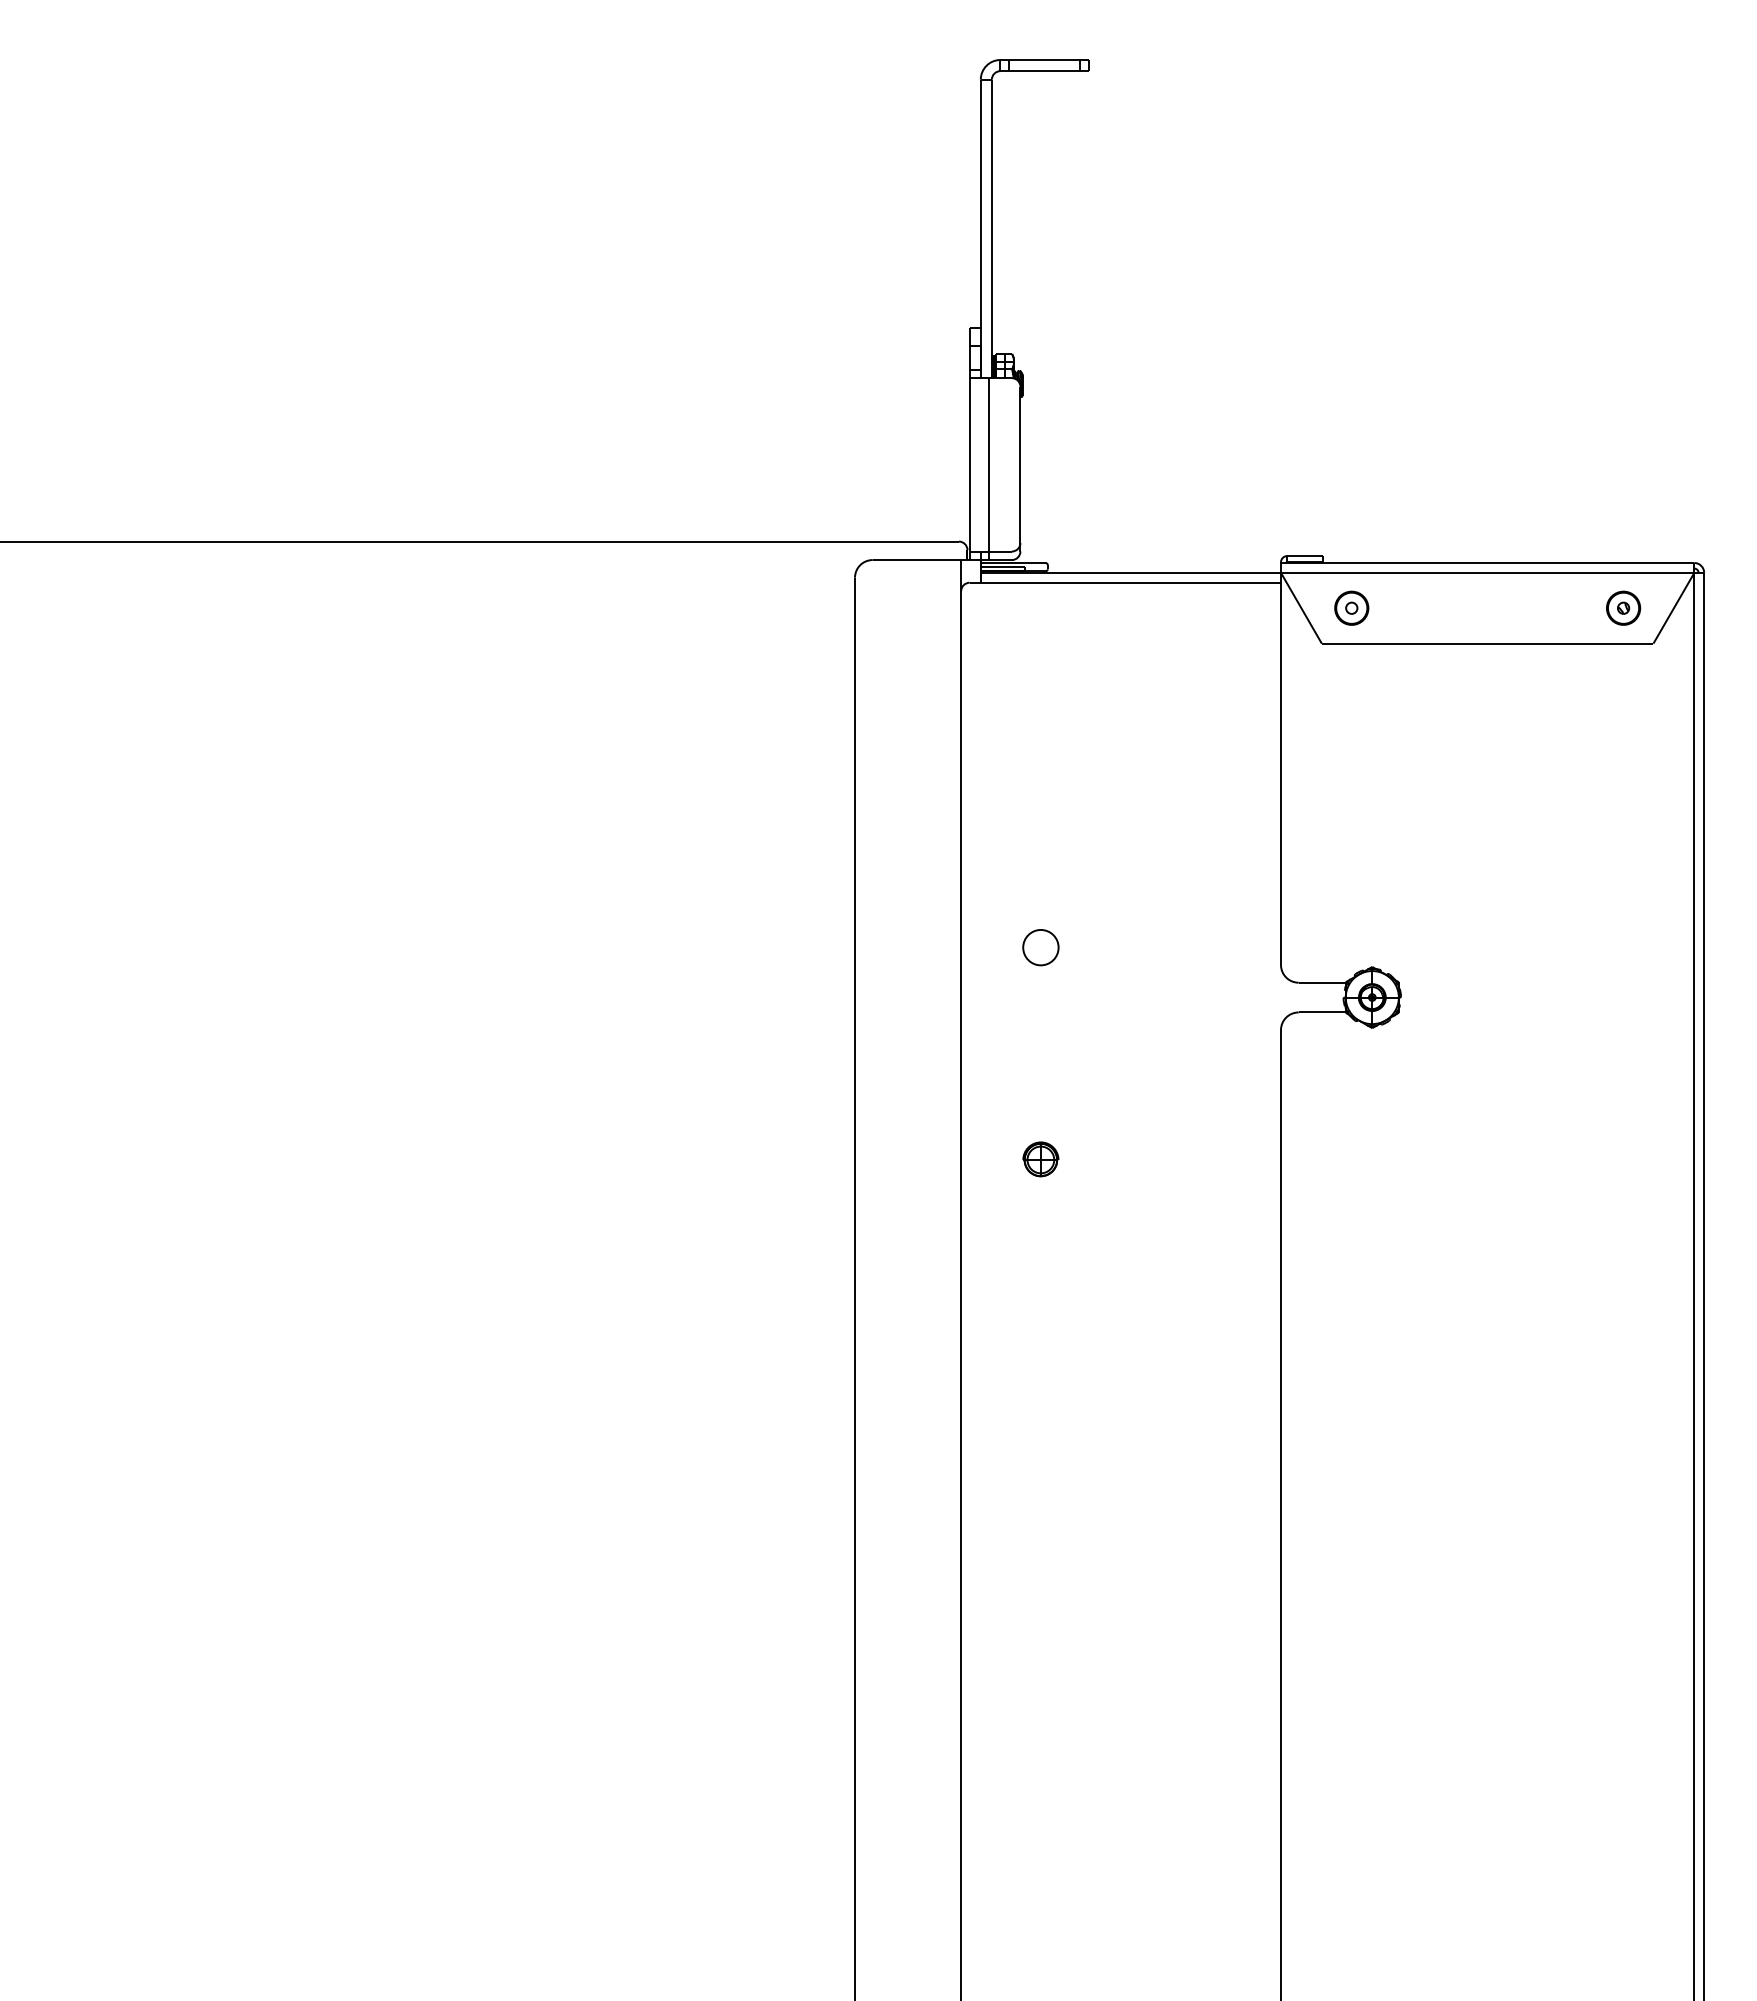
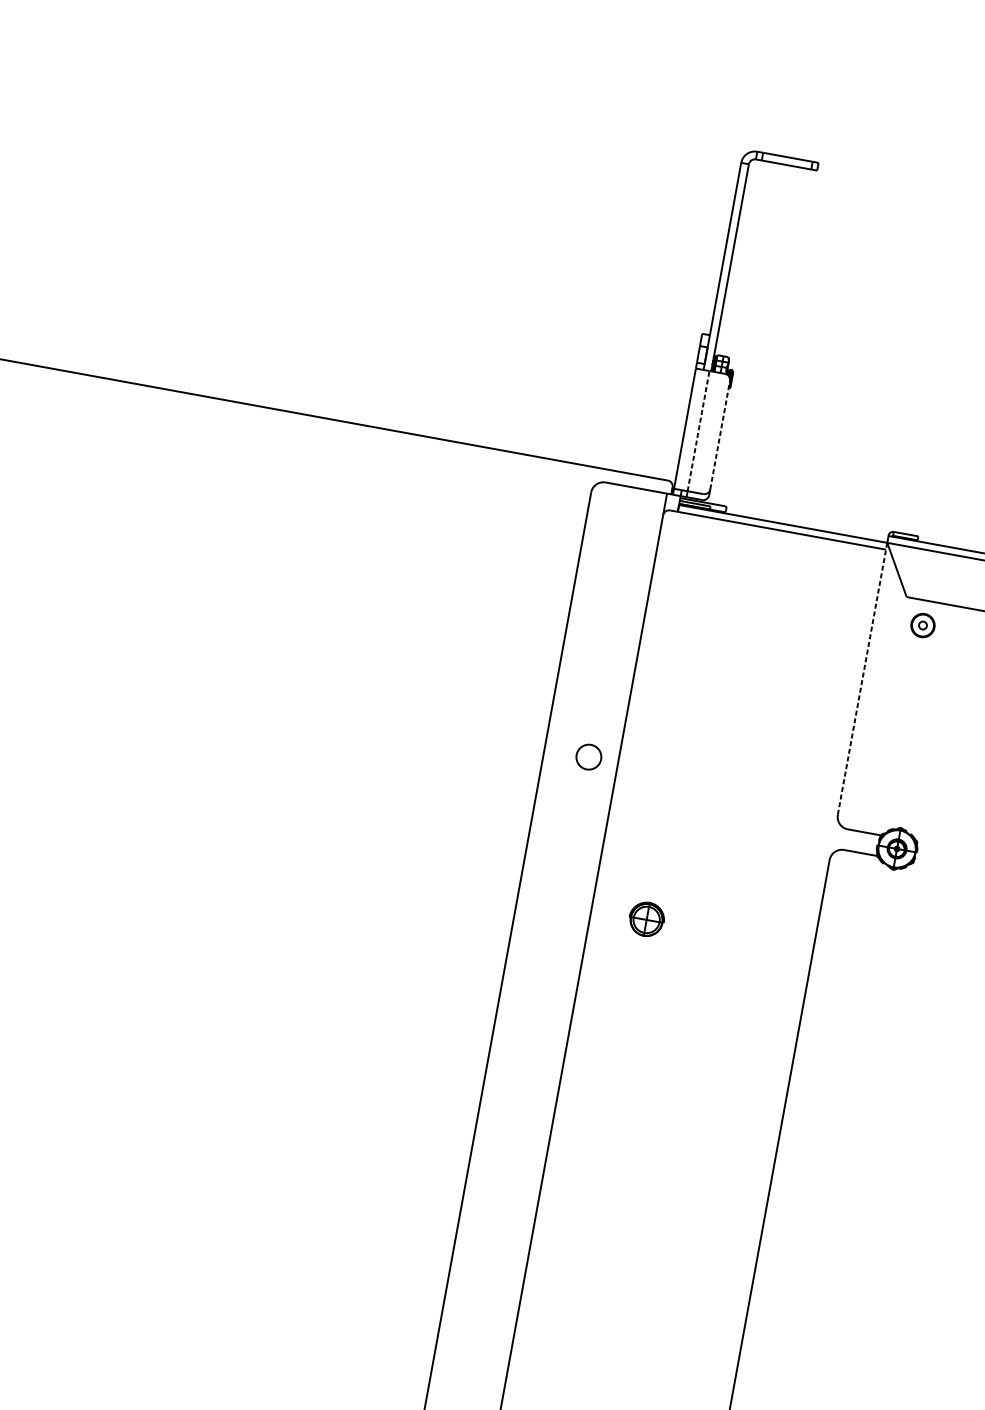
line: (989, 464) -> (698, 430), solid -> dashed
line: (1020, 464) -> (720, 434), solid -> dashed
part: (1351, 607) -> (922, 624), moved
line: (1280, 769) -> (862, 679), solid -> dashed
part: (1040, 947) -> (588, 757), moved
part: (1040, 1159) -> (646, 919), size x1.4

